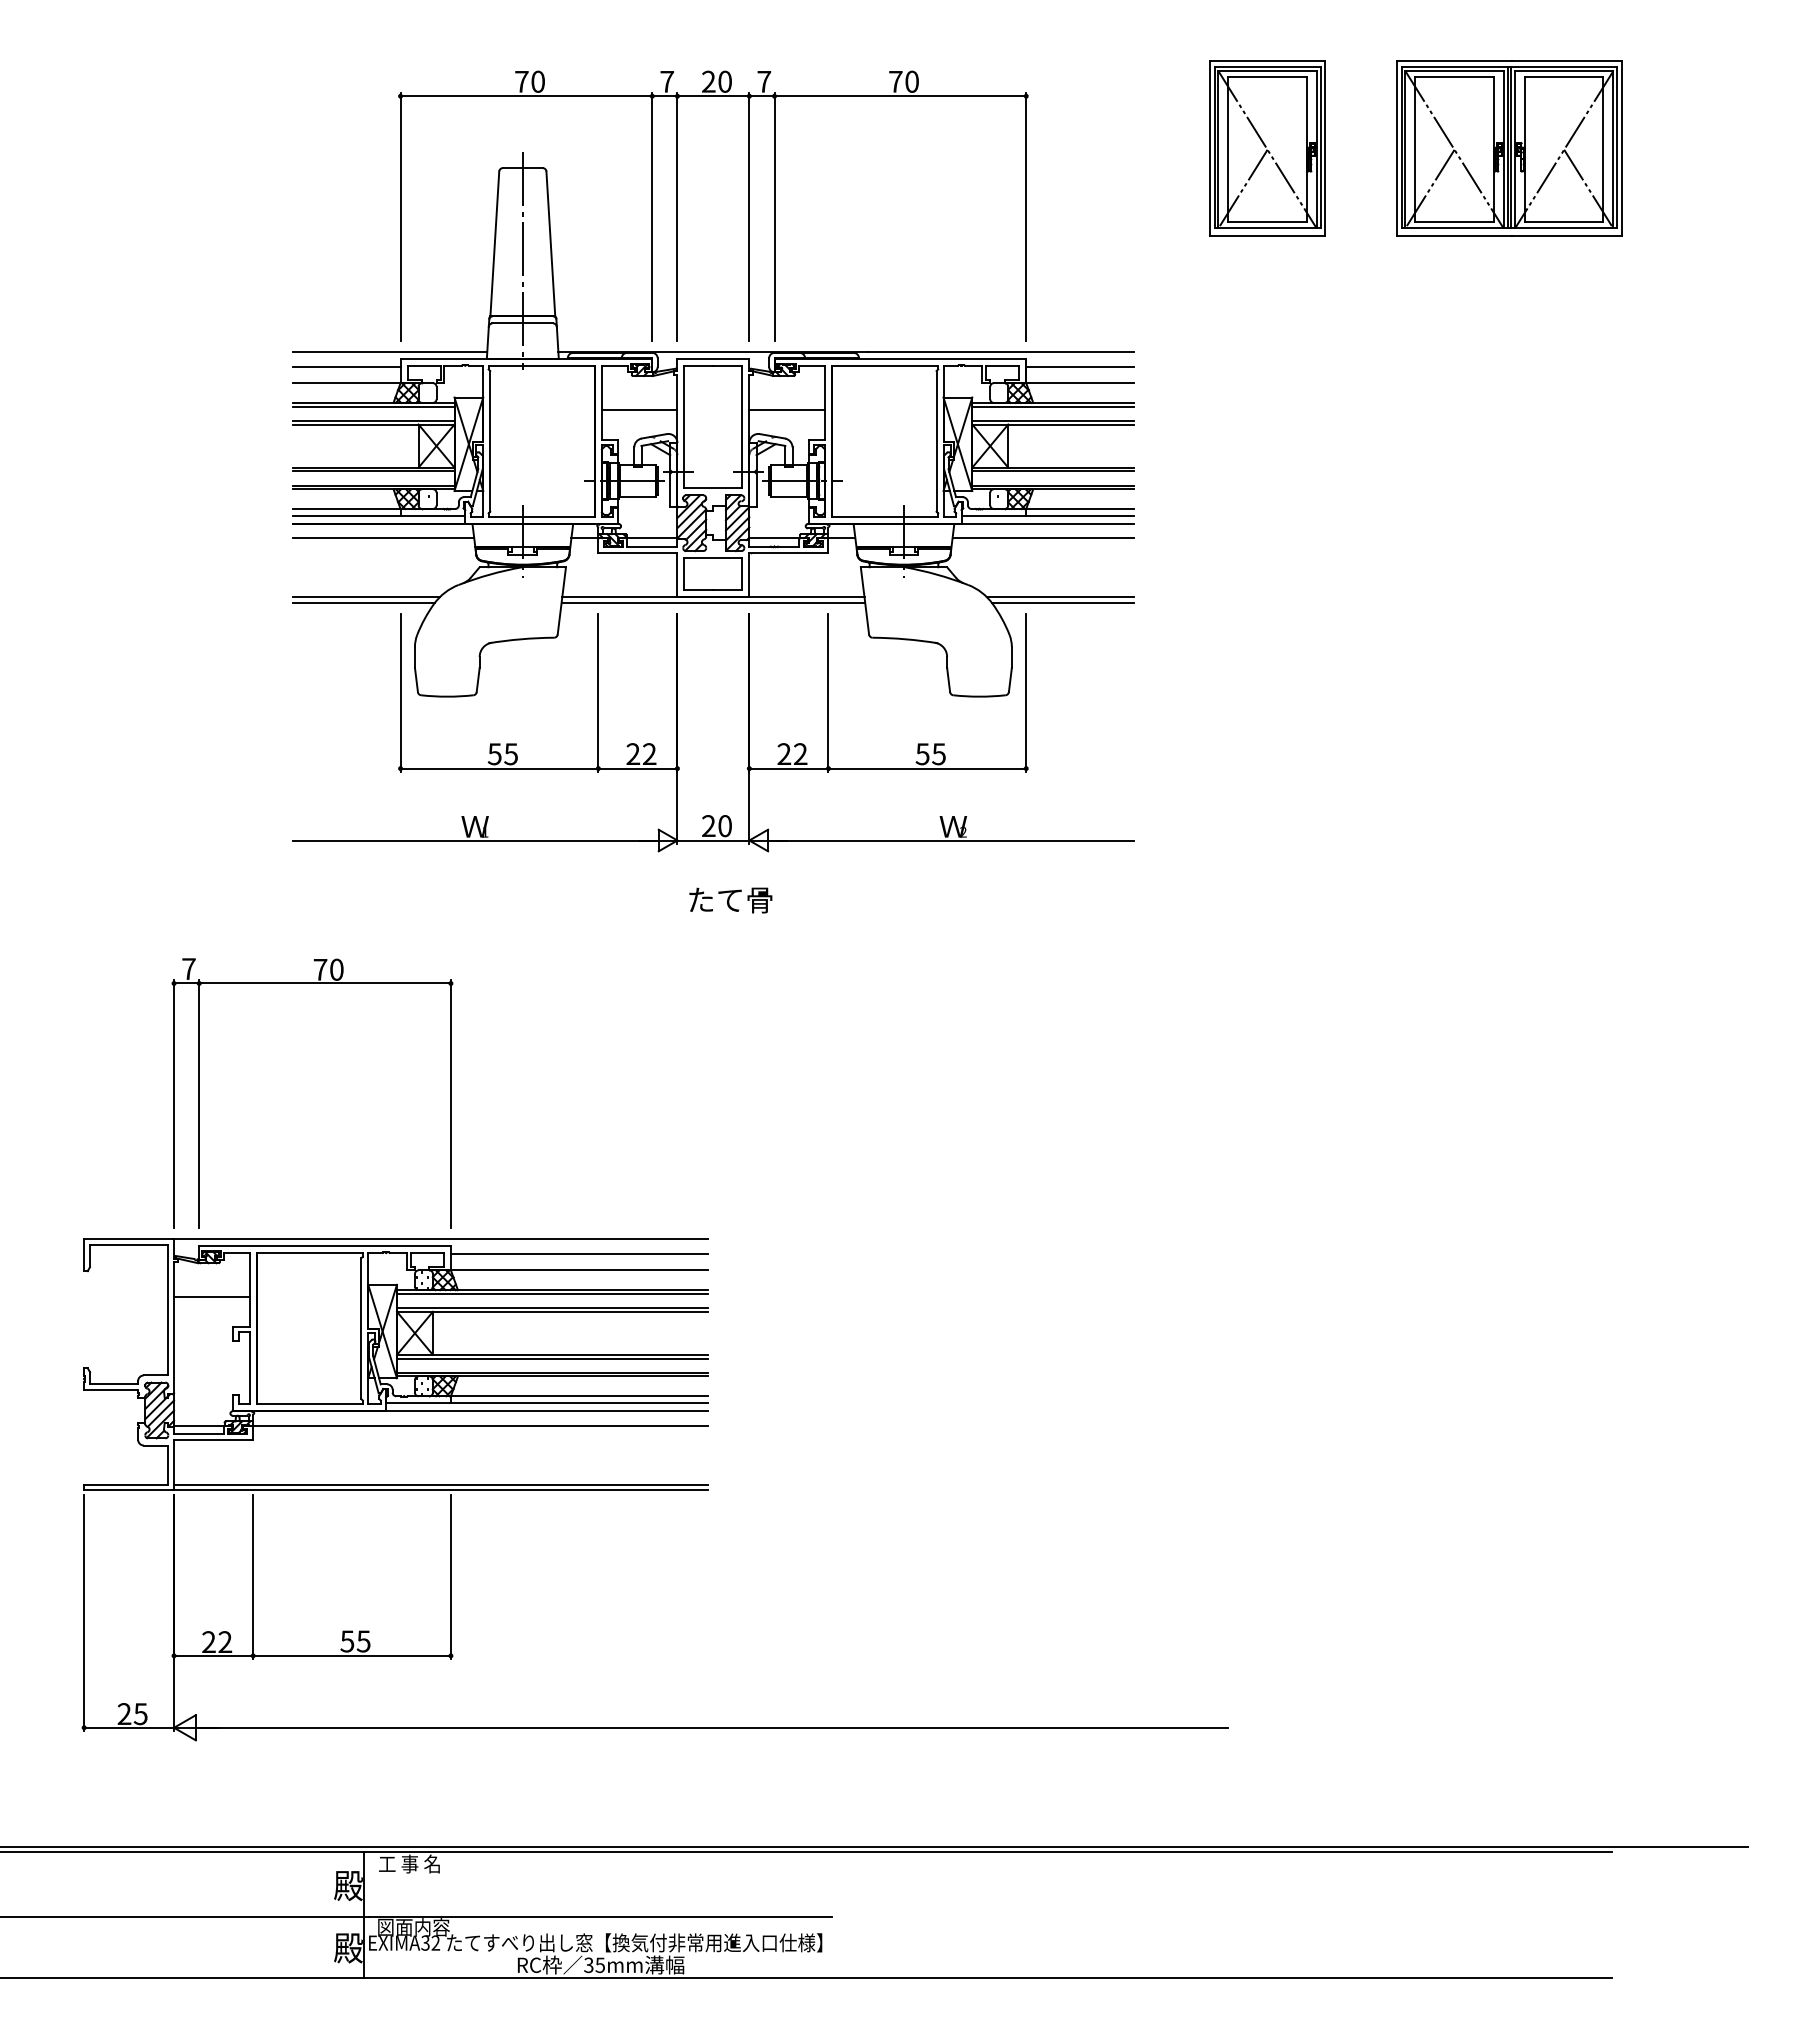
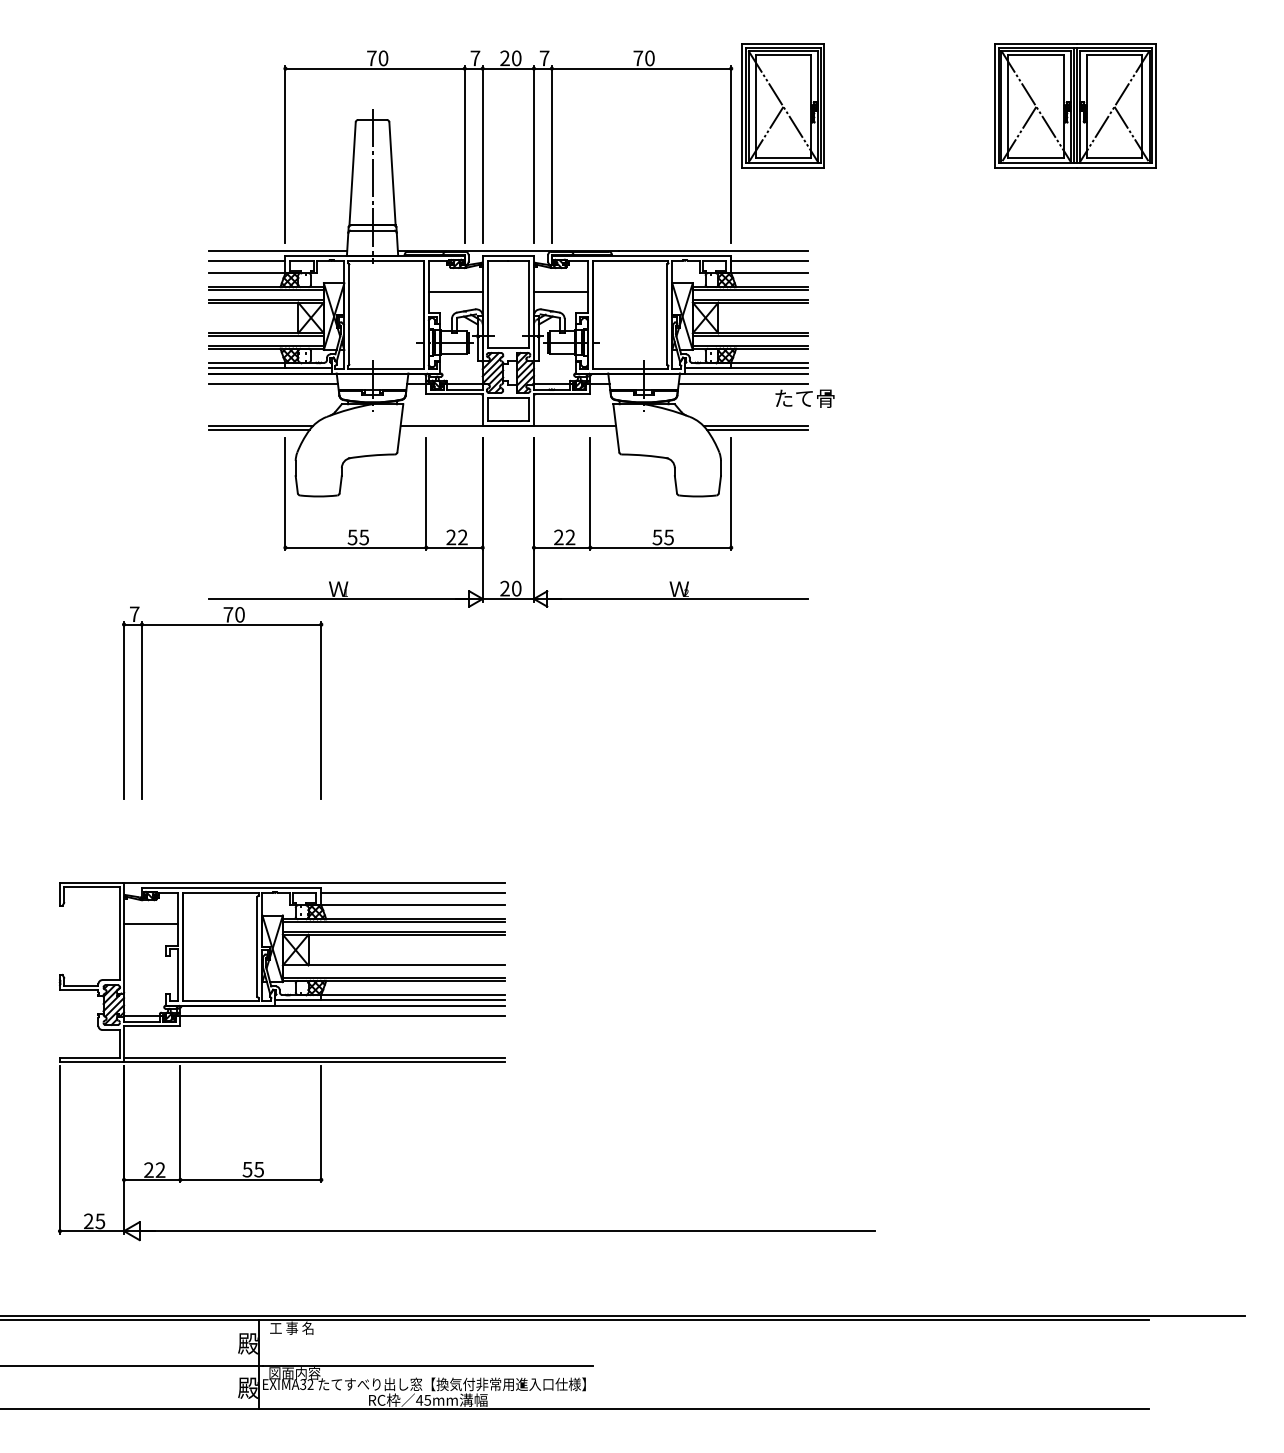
part: (1267, 148) -> (783, 105), moved
line: (713, 603) -> (508, 430), removed
text: (730, 900) -> (804, 398), moved
part: (312, 983) -> (222, 624), moved
line: (552, 1358) -> (393, 968), removed
text: (588, 1965) -> (419, 1400), 35mm -> 45mm

